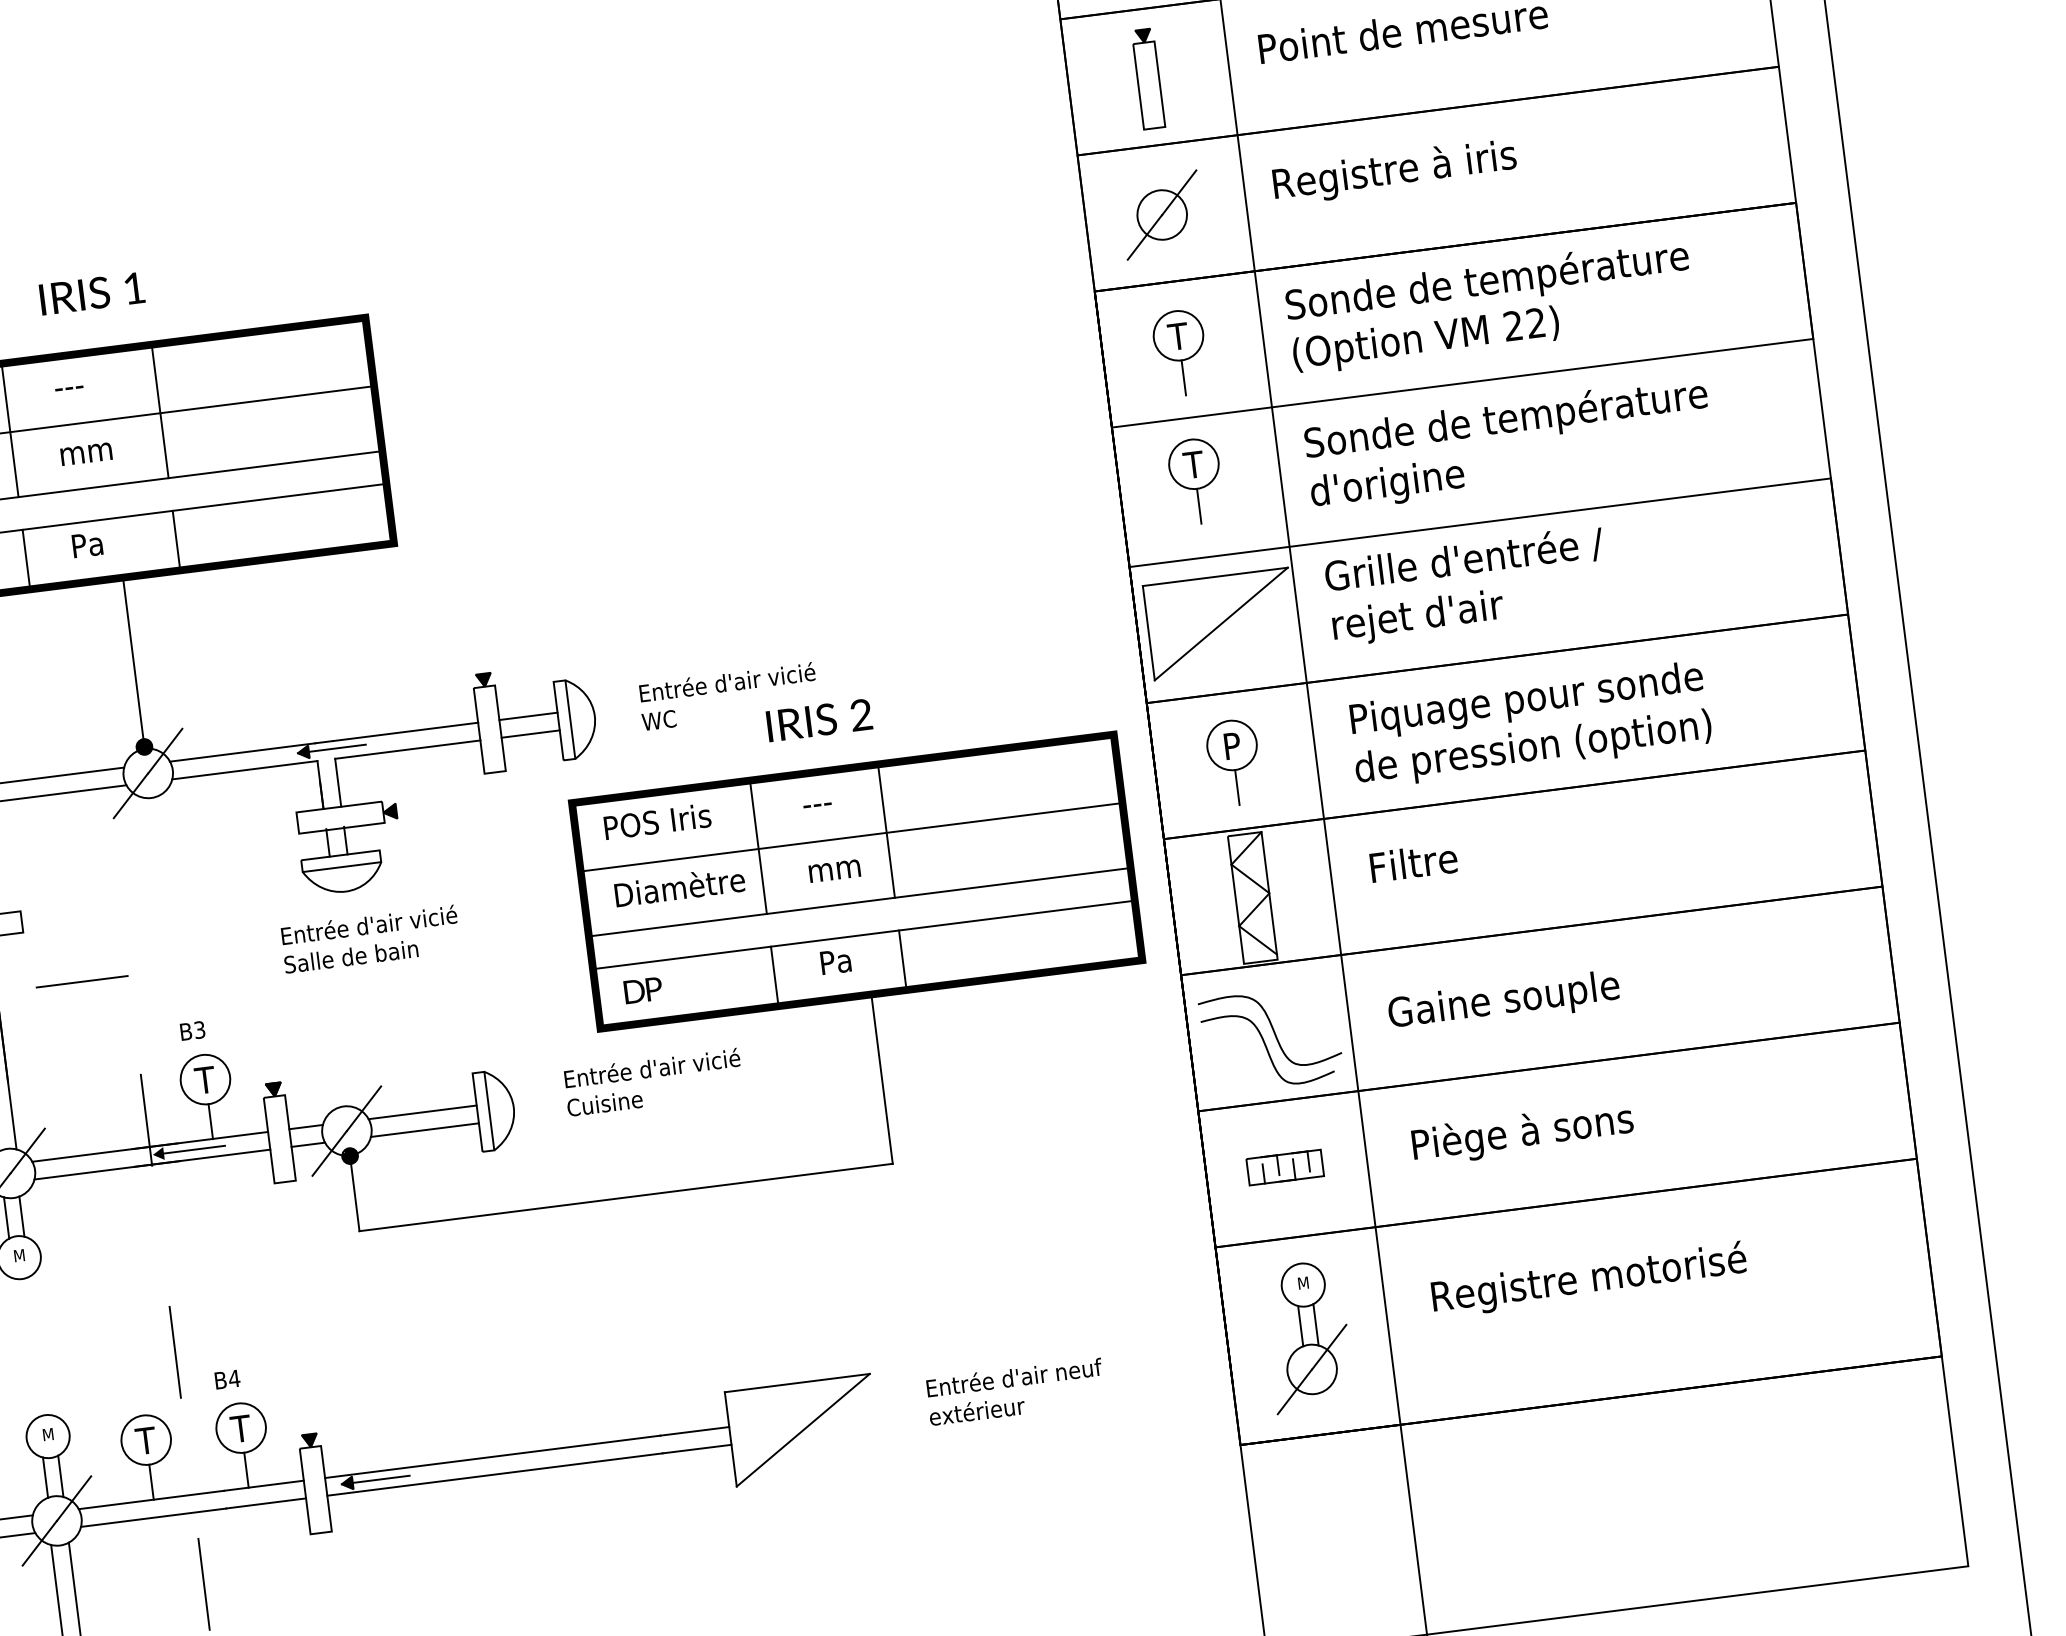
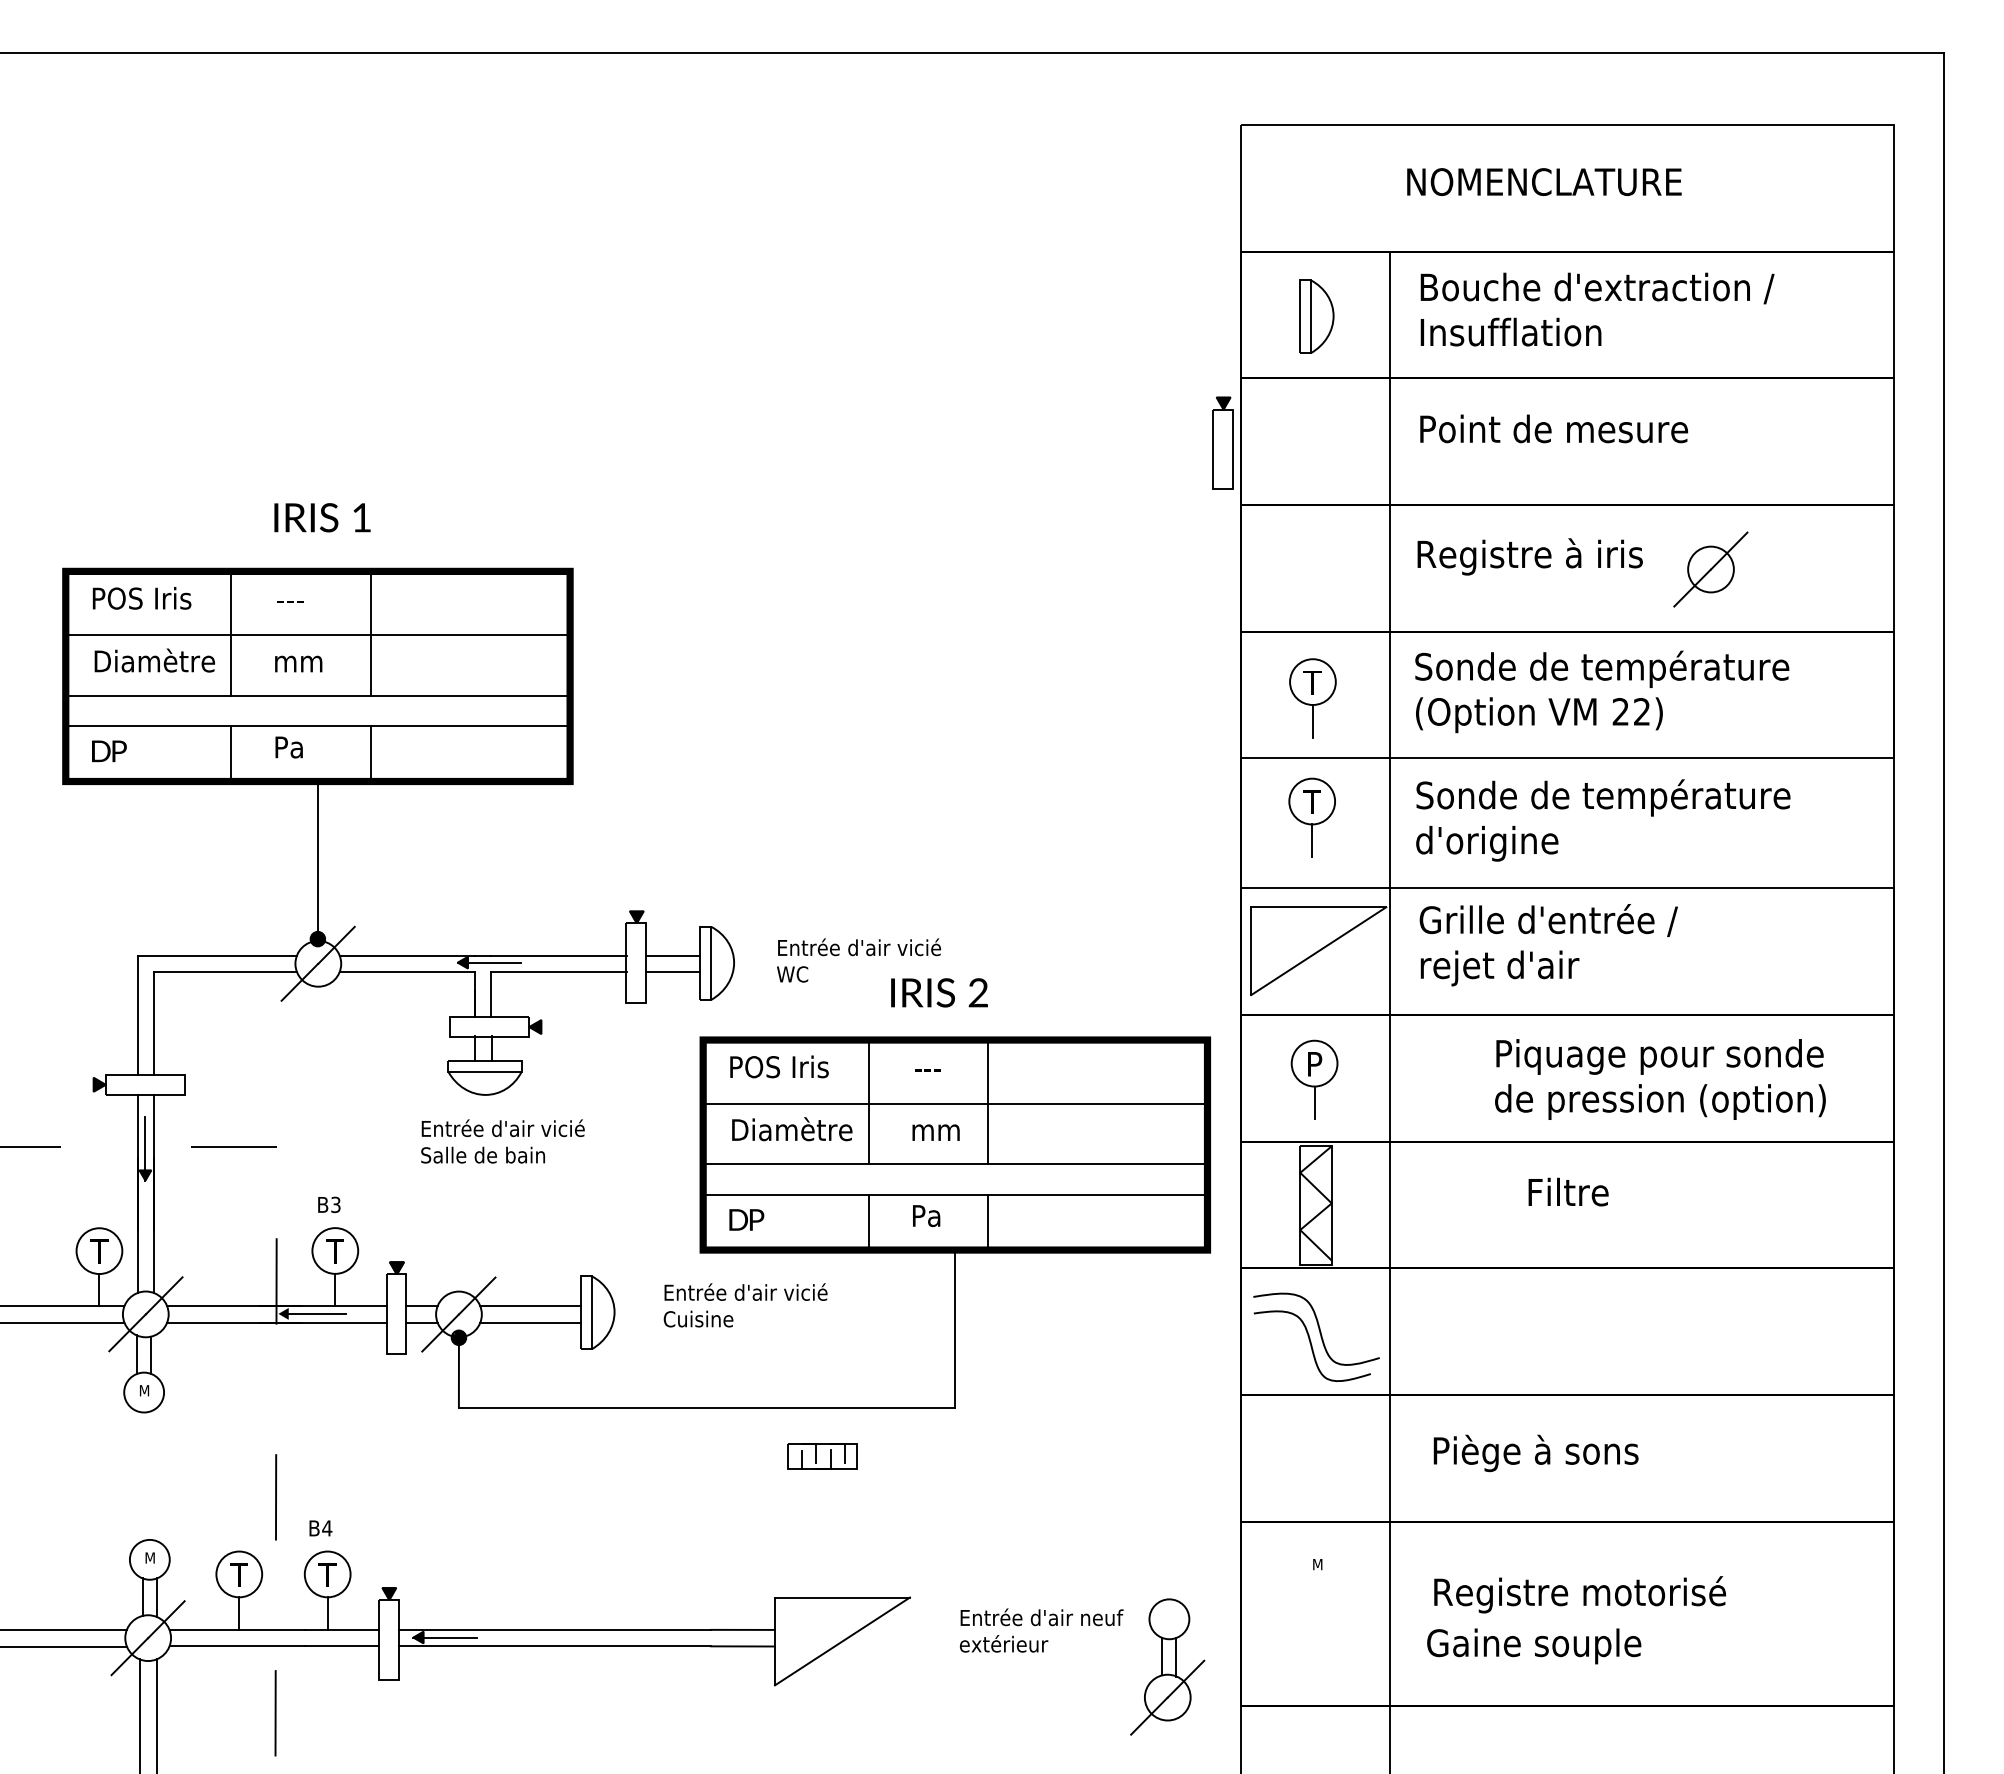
part: (1147, 78) -> (1222, 442), moved
part: (1161, 215) -> (1710, 569), moved
text: (1530, 725) -> (1660, 1079), moved
text: (1413, 862) -> (1568, 1191), moved
text: (1504, 1002) -> (1534, 1646), moved
part: (1285, 1167) -> (822, 1456), moved
part: (1307, 1336) -> (1167, 1666), moved

